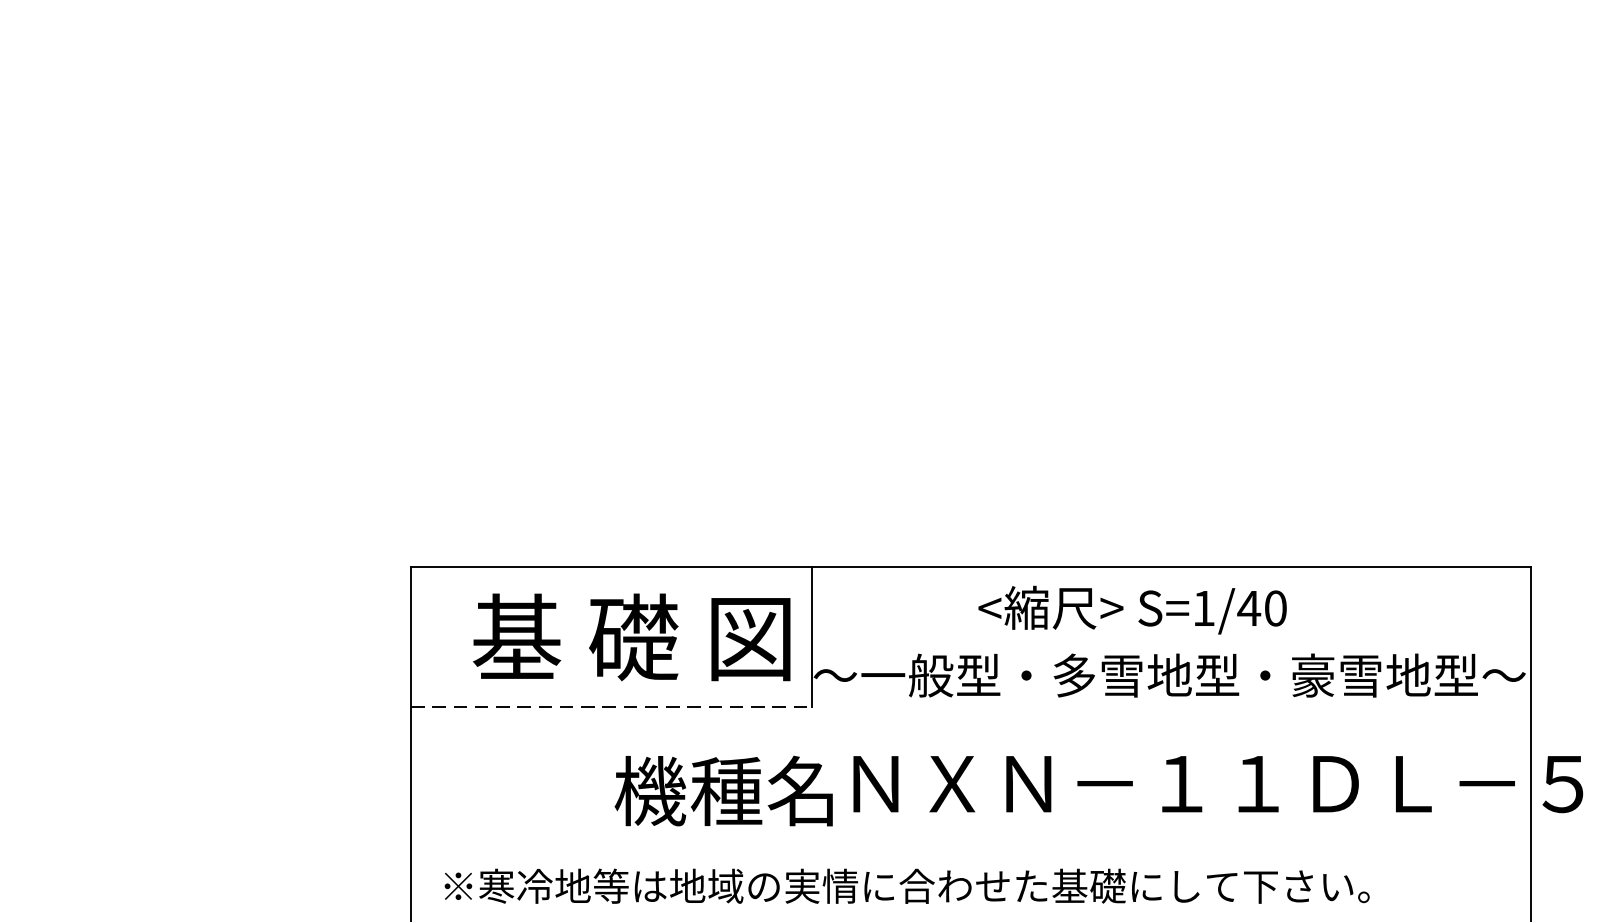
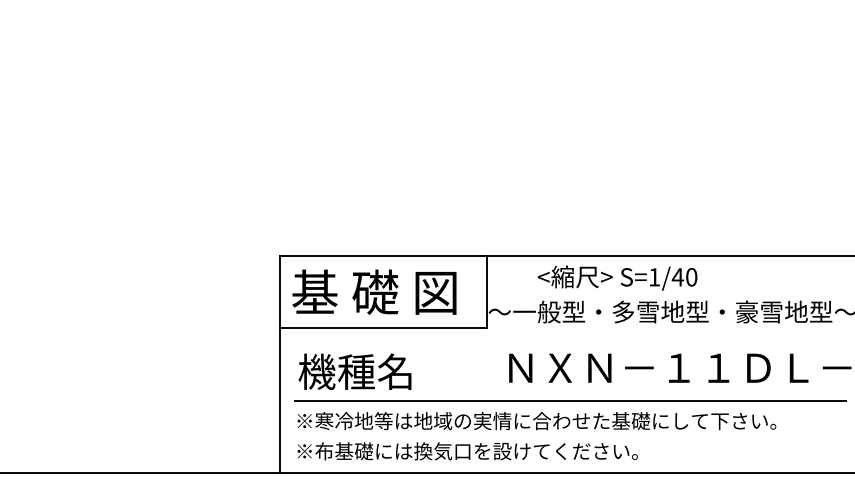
text: (1132, 608) -> (617, 277), moved
text: (631, 635) -> (374, 291), moved
line: (610, 707) -> (383, 328), dashed -> solid
text: (722, 790) -> (354, 371), moved
line: (970, 846) -> (569, 400), added

